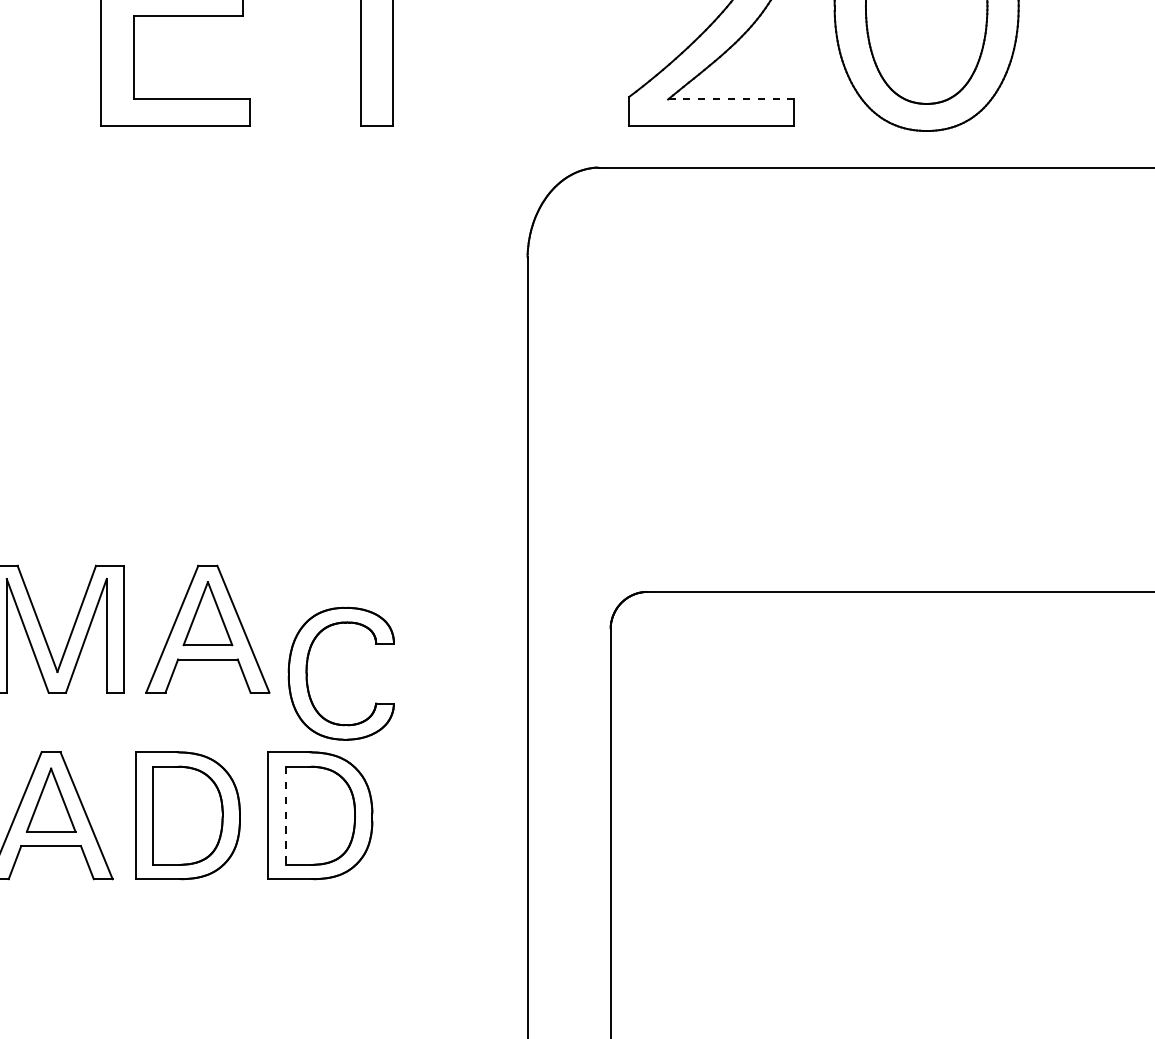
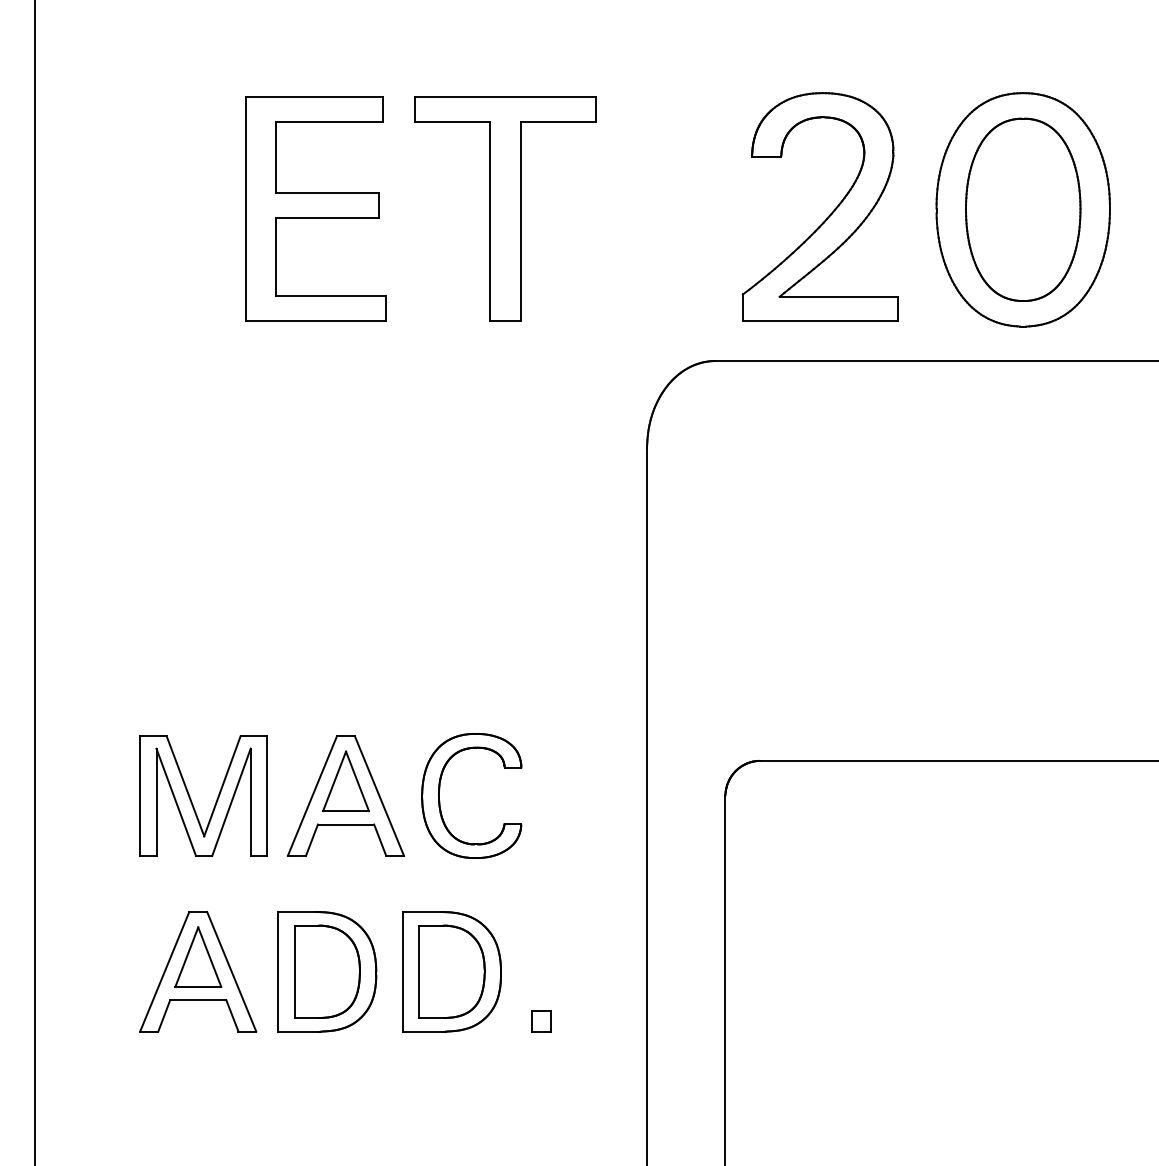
line: (731, 99) -> (839, 296), dashed -> solid
part: (308, 679) -> (440, 801), moved
line: (285, 816) -> (419, 972), dashed -> solid
part: (415, 868) -> (541, 1021), added

